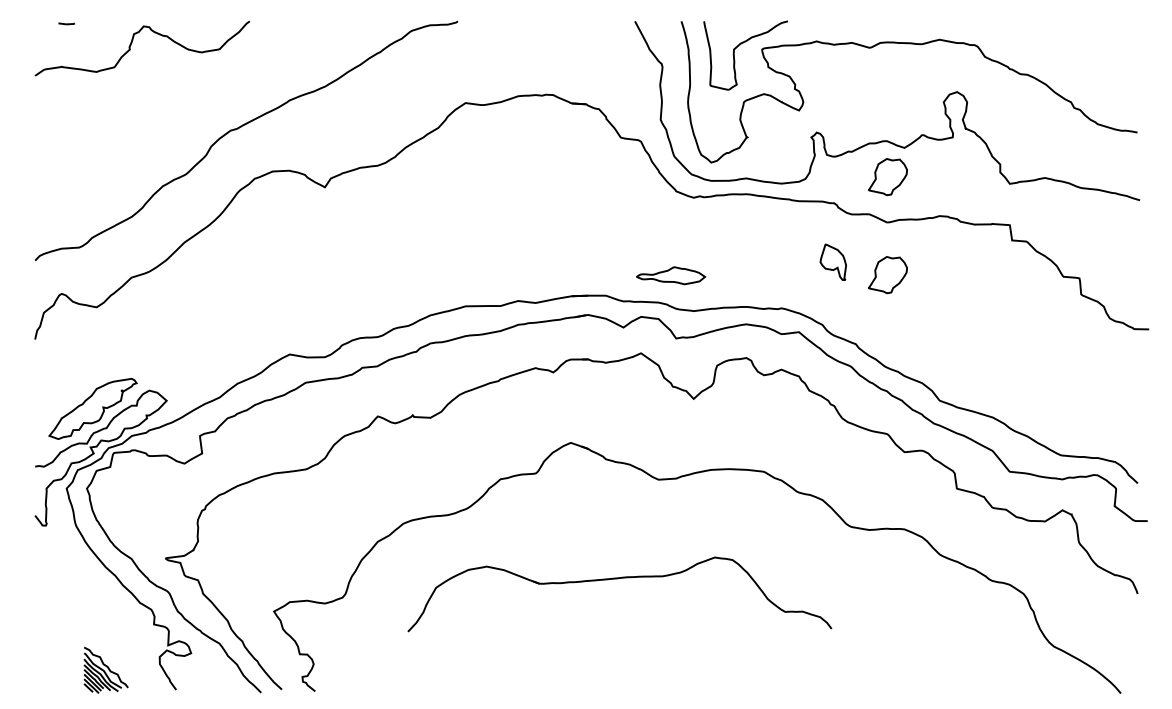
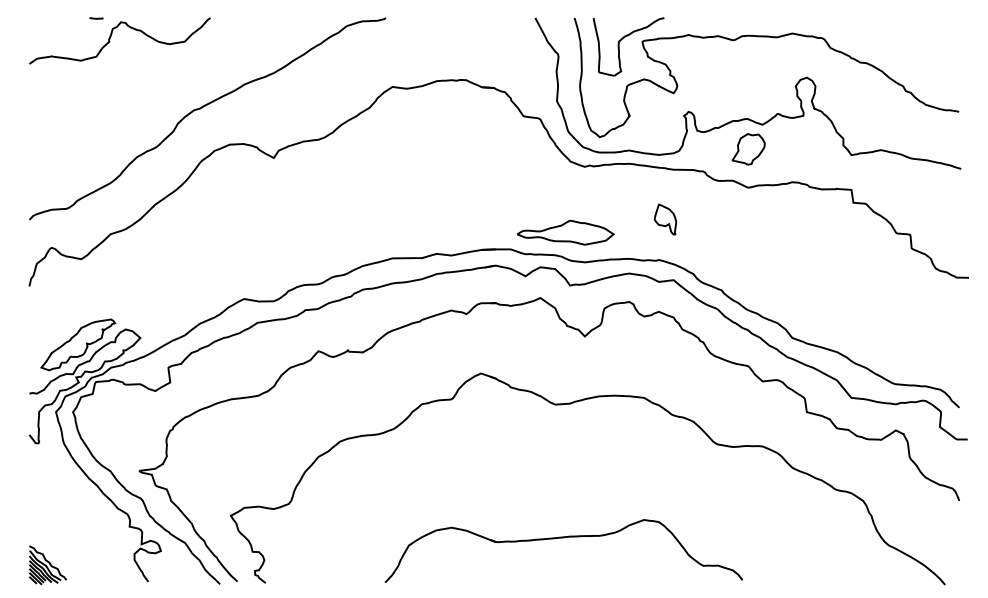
line: (66, 23) -> (96, 18), moved
part: (832, 261) -> (664, 218), moved
part: (670, 275) -> (565, 232), size x1.67
part: (887, 275) -> (748, 232), removed
part: (618, 579) -> (562, 538), moved
part: (105, 669) -> (47, 564), moved

